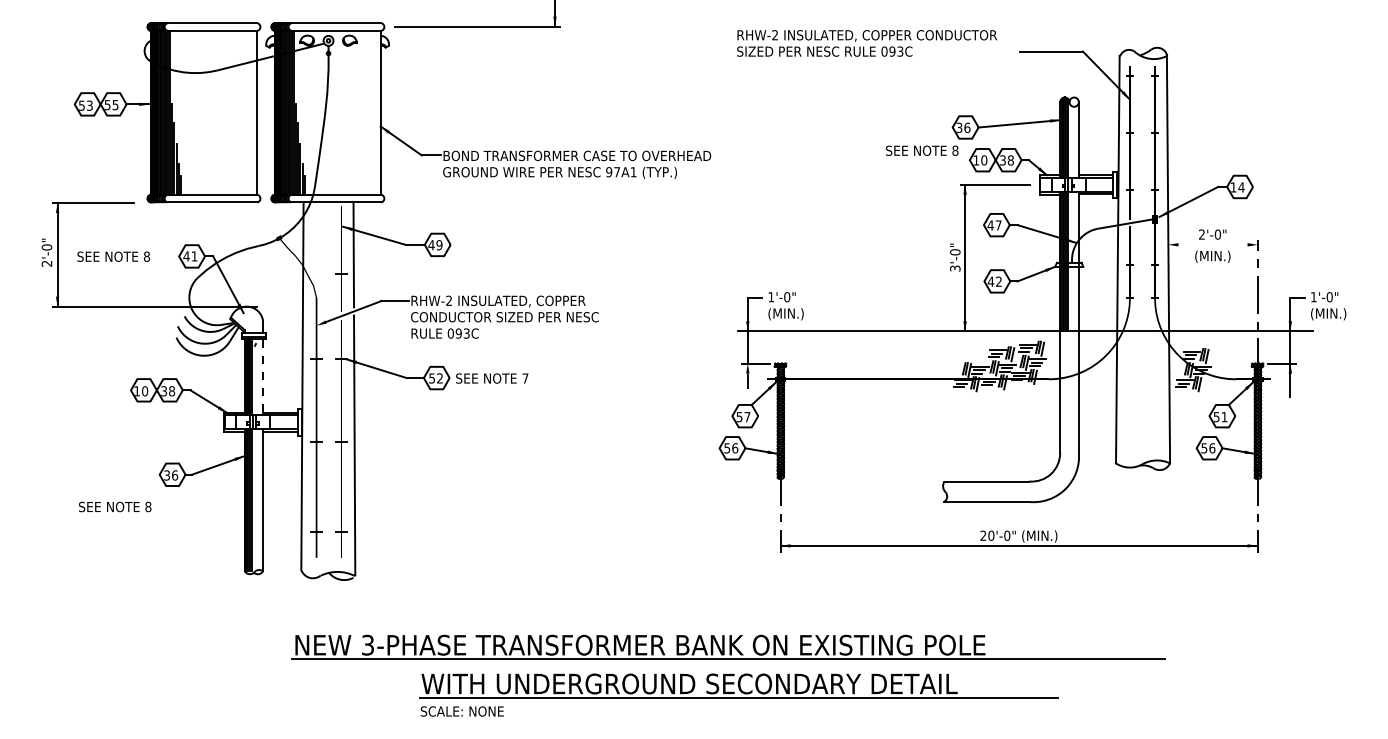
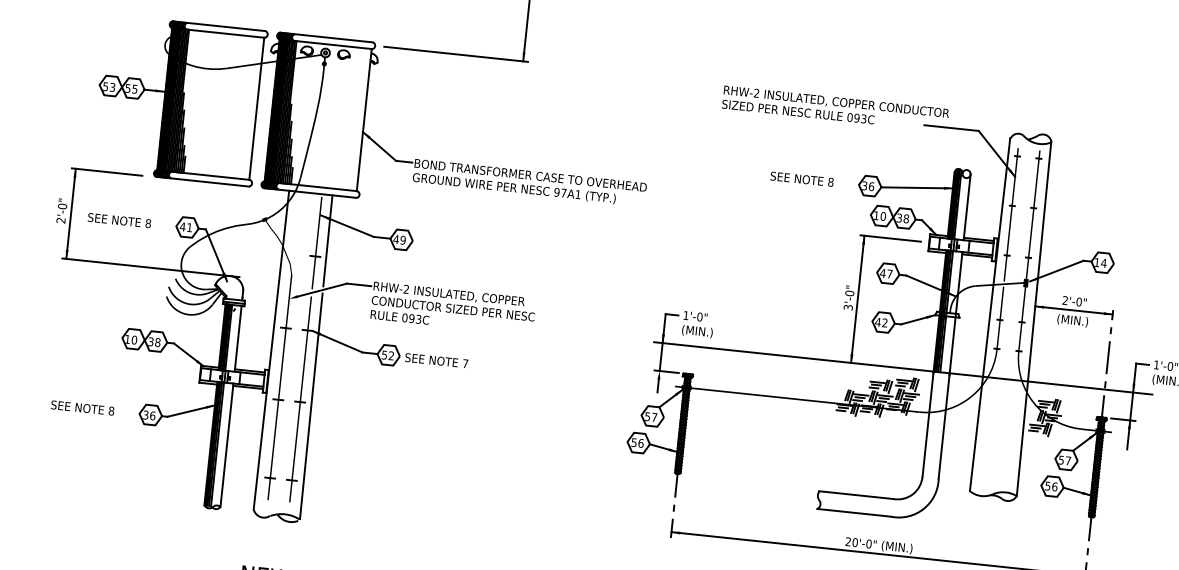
text: (866, 43) -> (835, 108), moved
text: (922, 150) -> (802, 179), moved
line: (1212, 244) -> (1073, 310), added
line: (263, 377) -> (238, 338), dashed -> solid
text: (1224, 417) -> (1068, 461), 51 -> 57
text: (115, 506) -> (83, 407), moved

